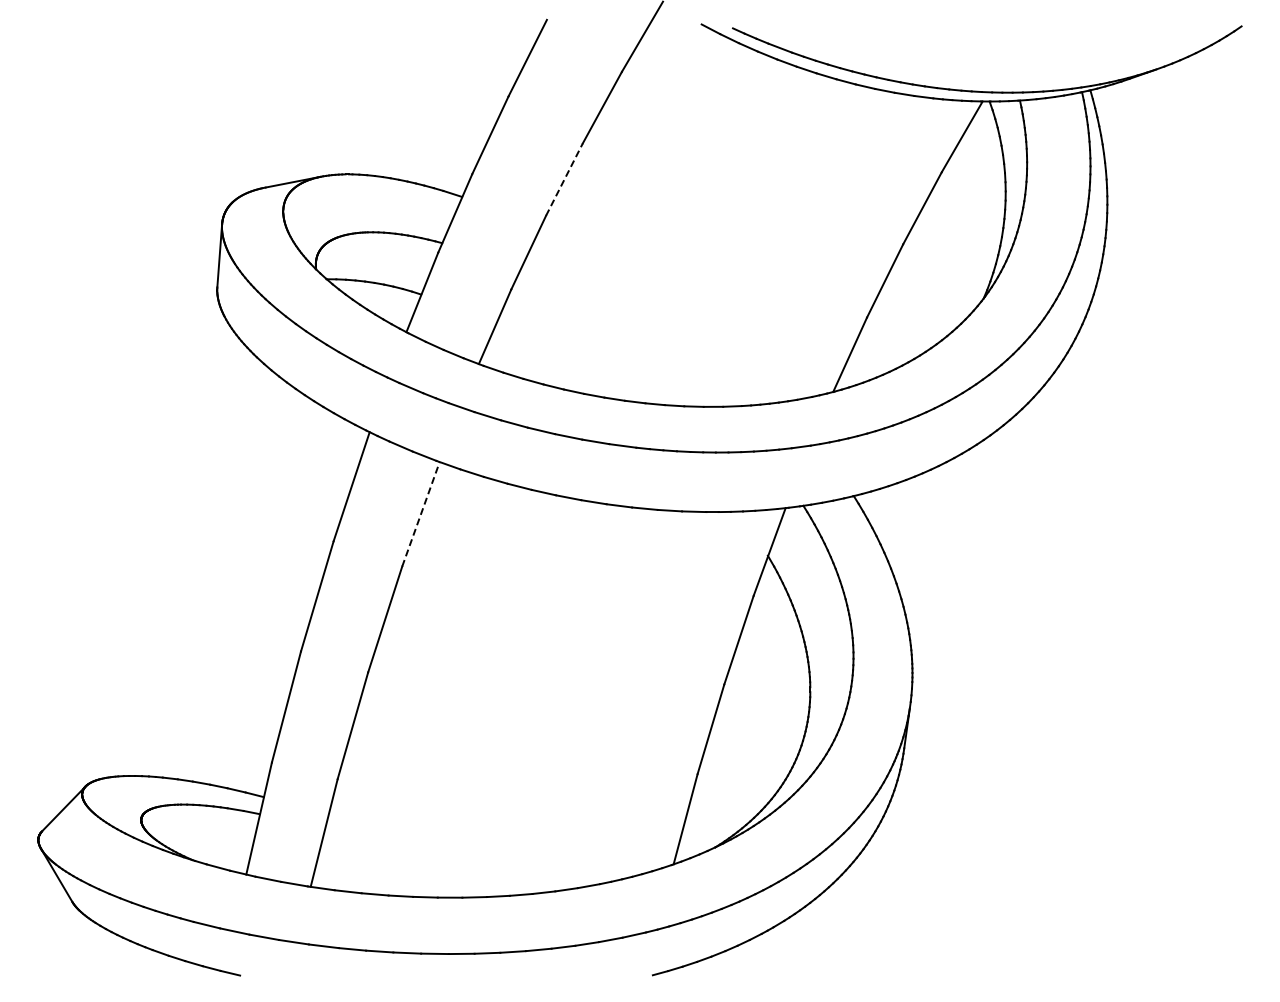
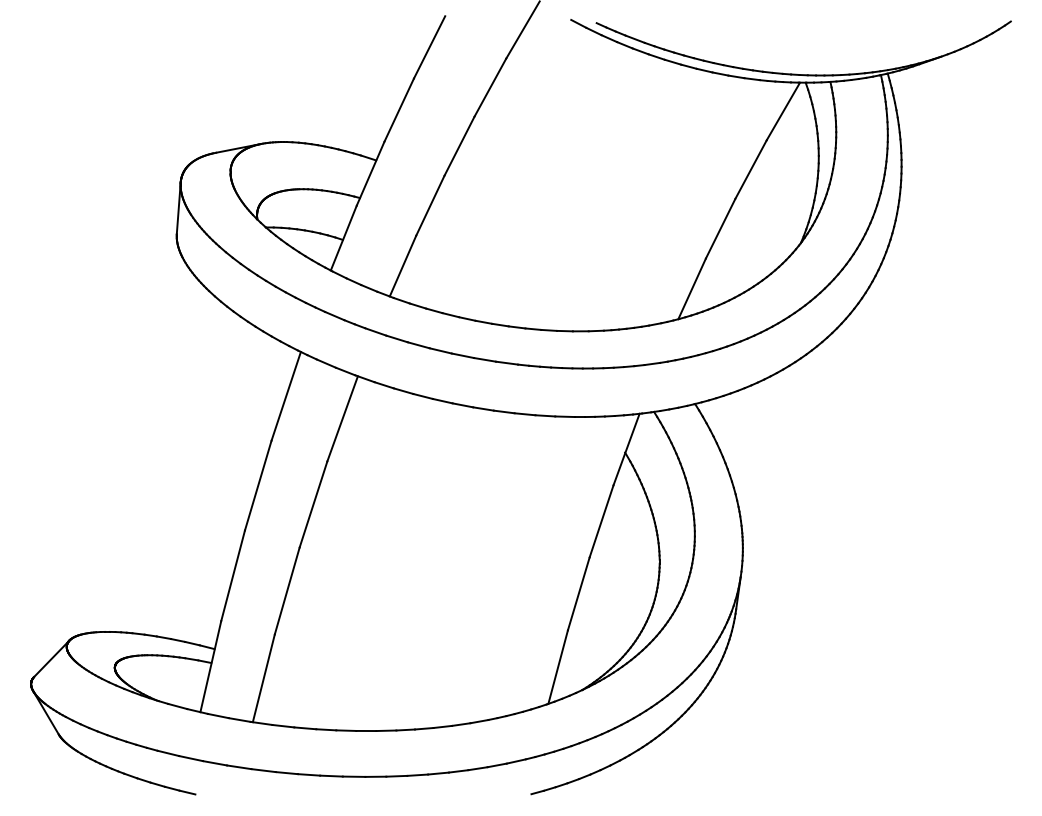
line: (564, 179) -> (459, 146), dashed -> solid
line: (420, 514) -> (342, 418), dashed -> solid

